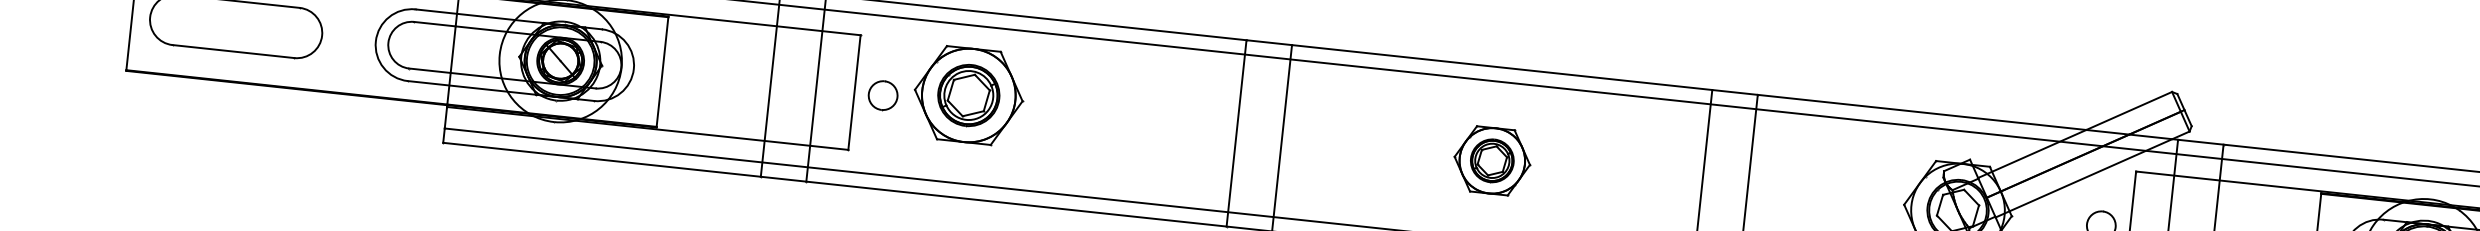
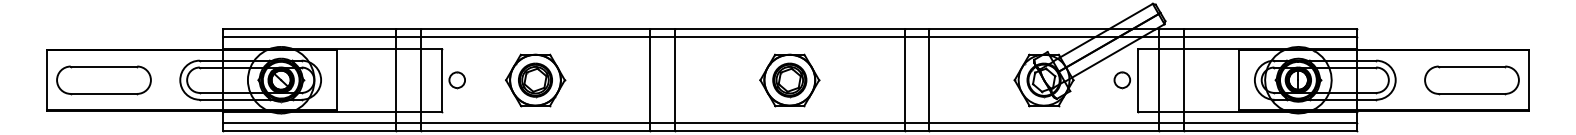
part: (968, 96) -> (535, 80), moved
part: (1491, 161) -> (789, 80), size x1.43

